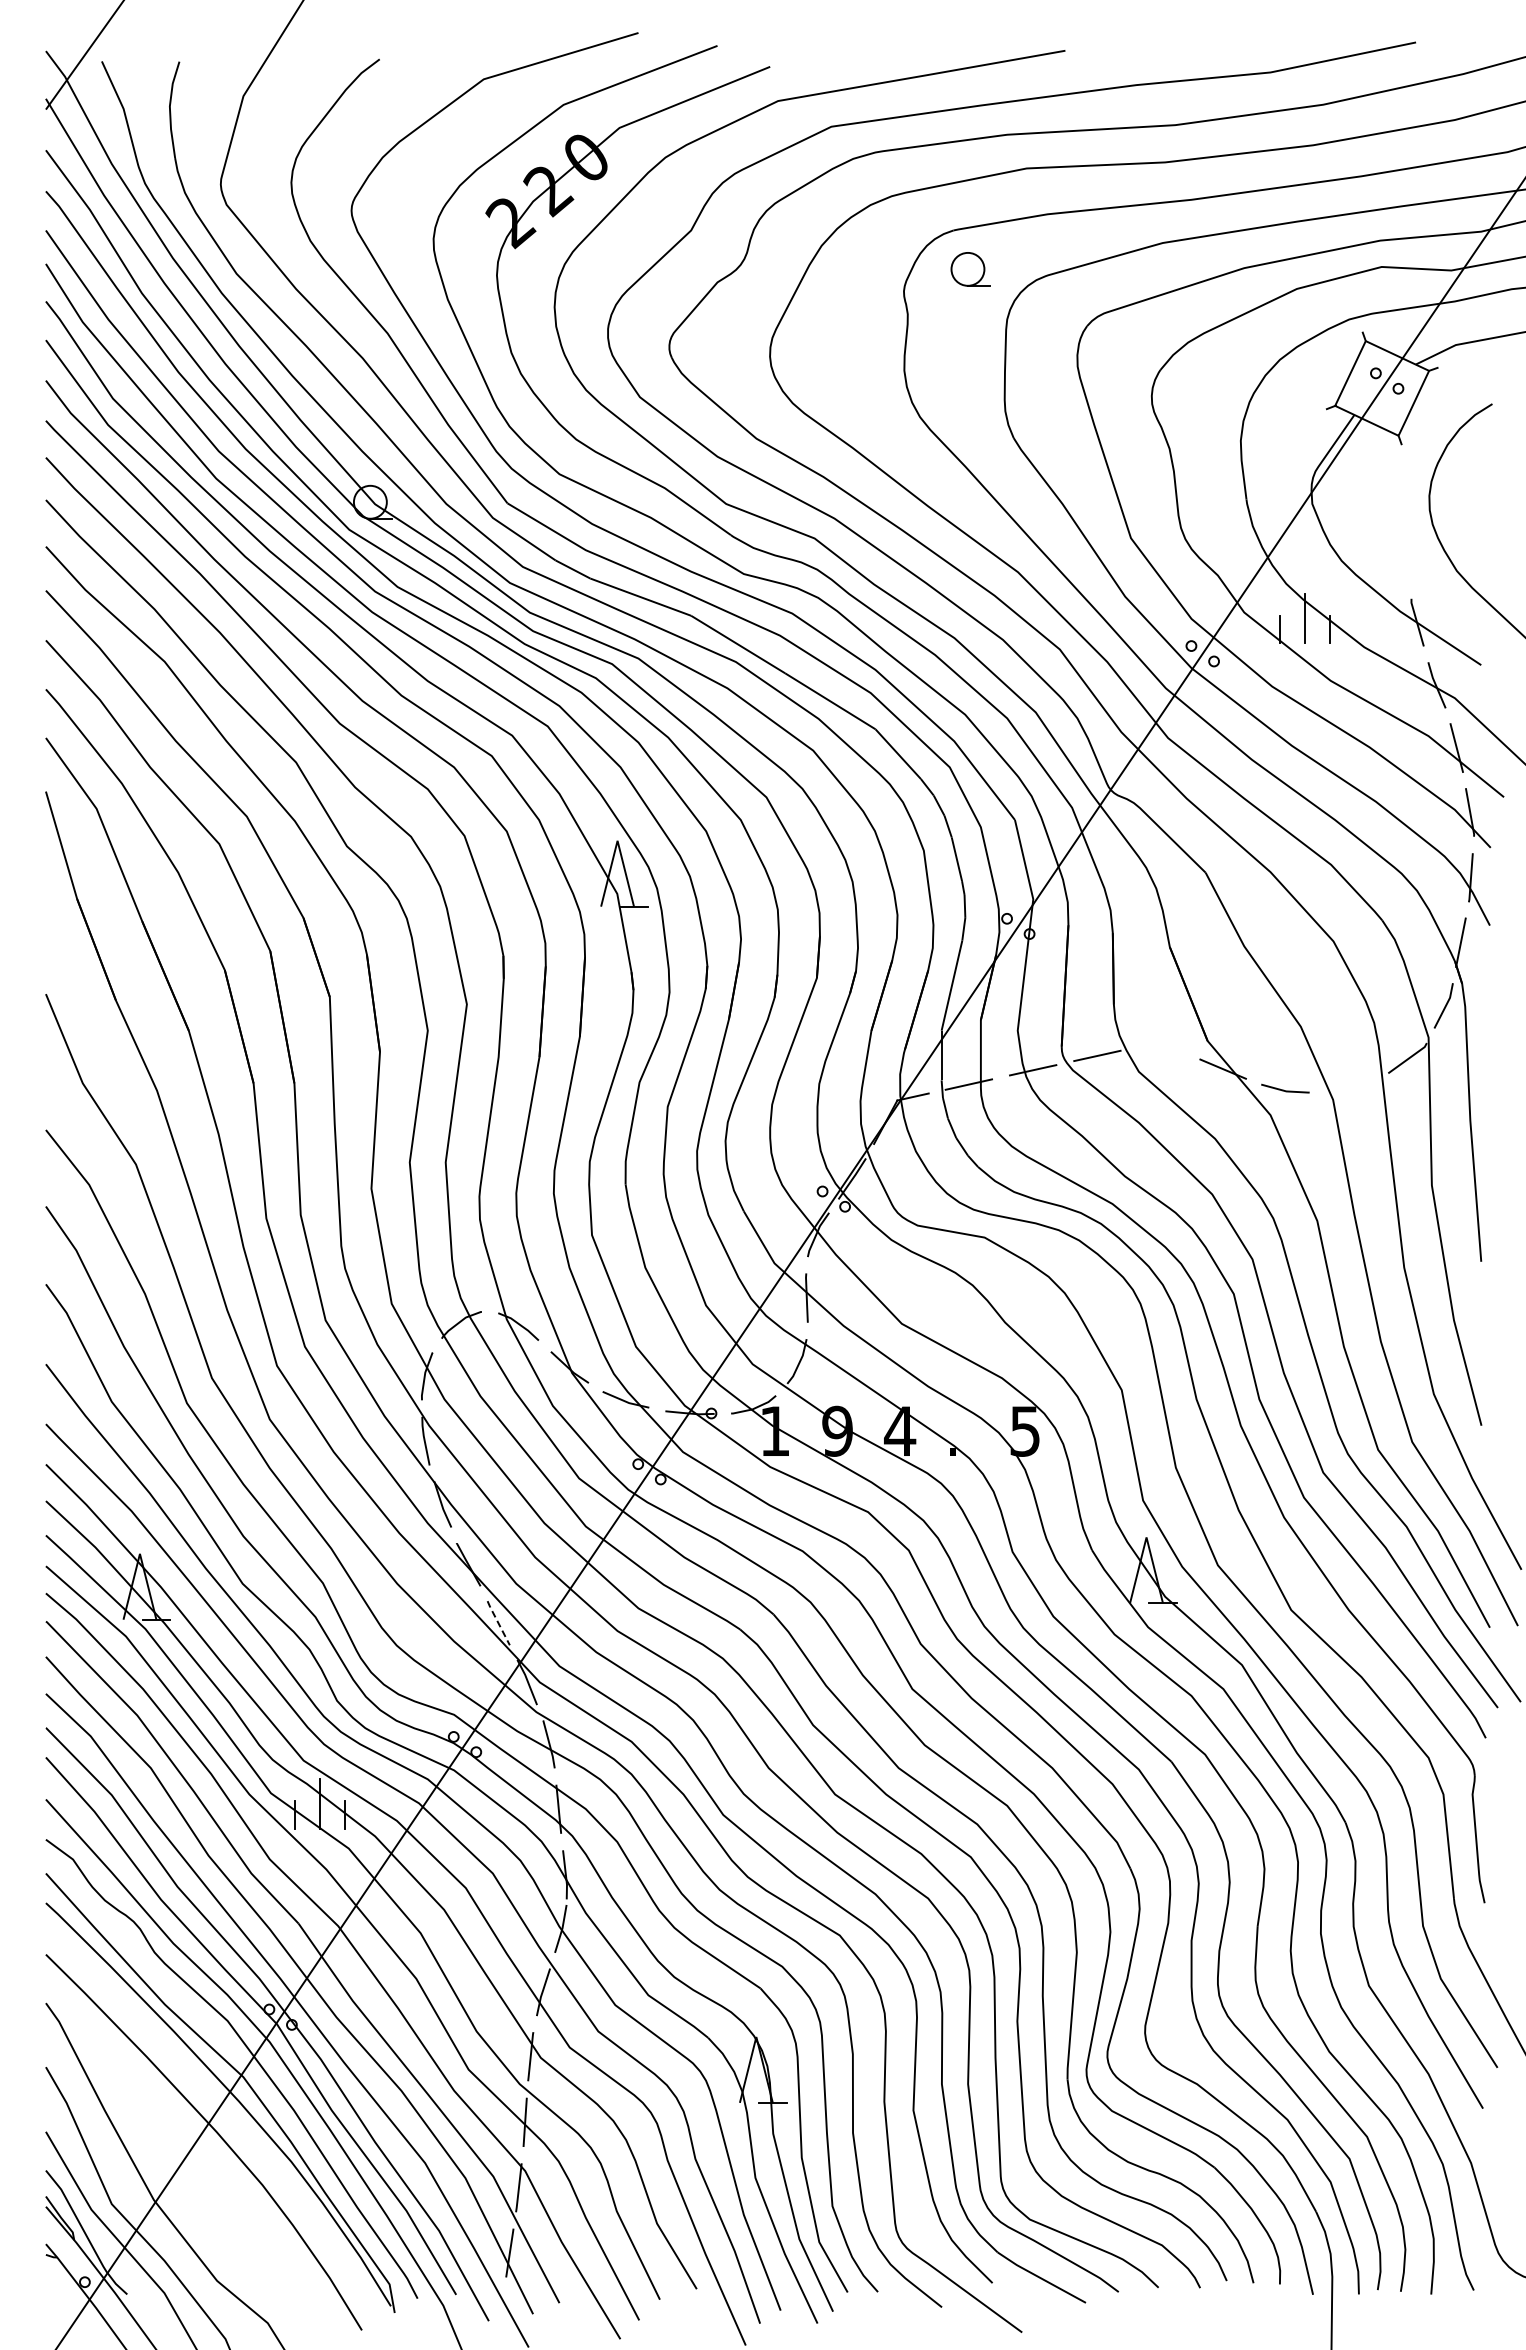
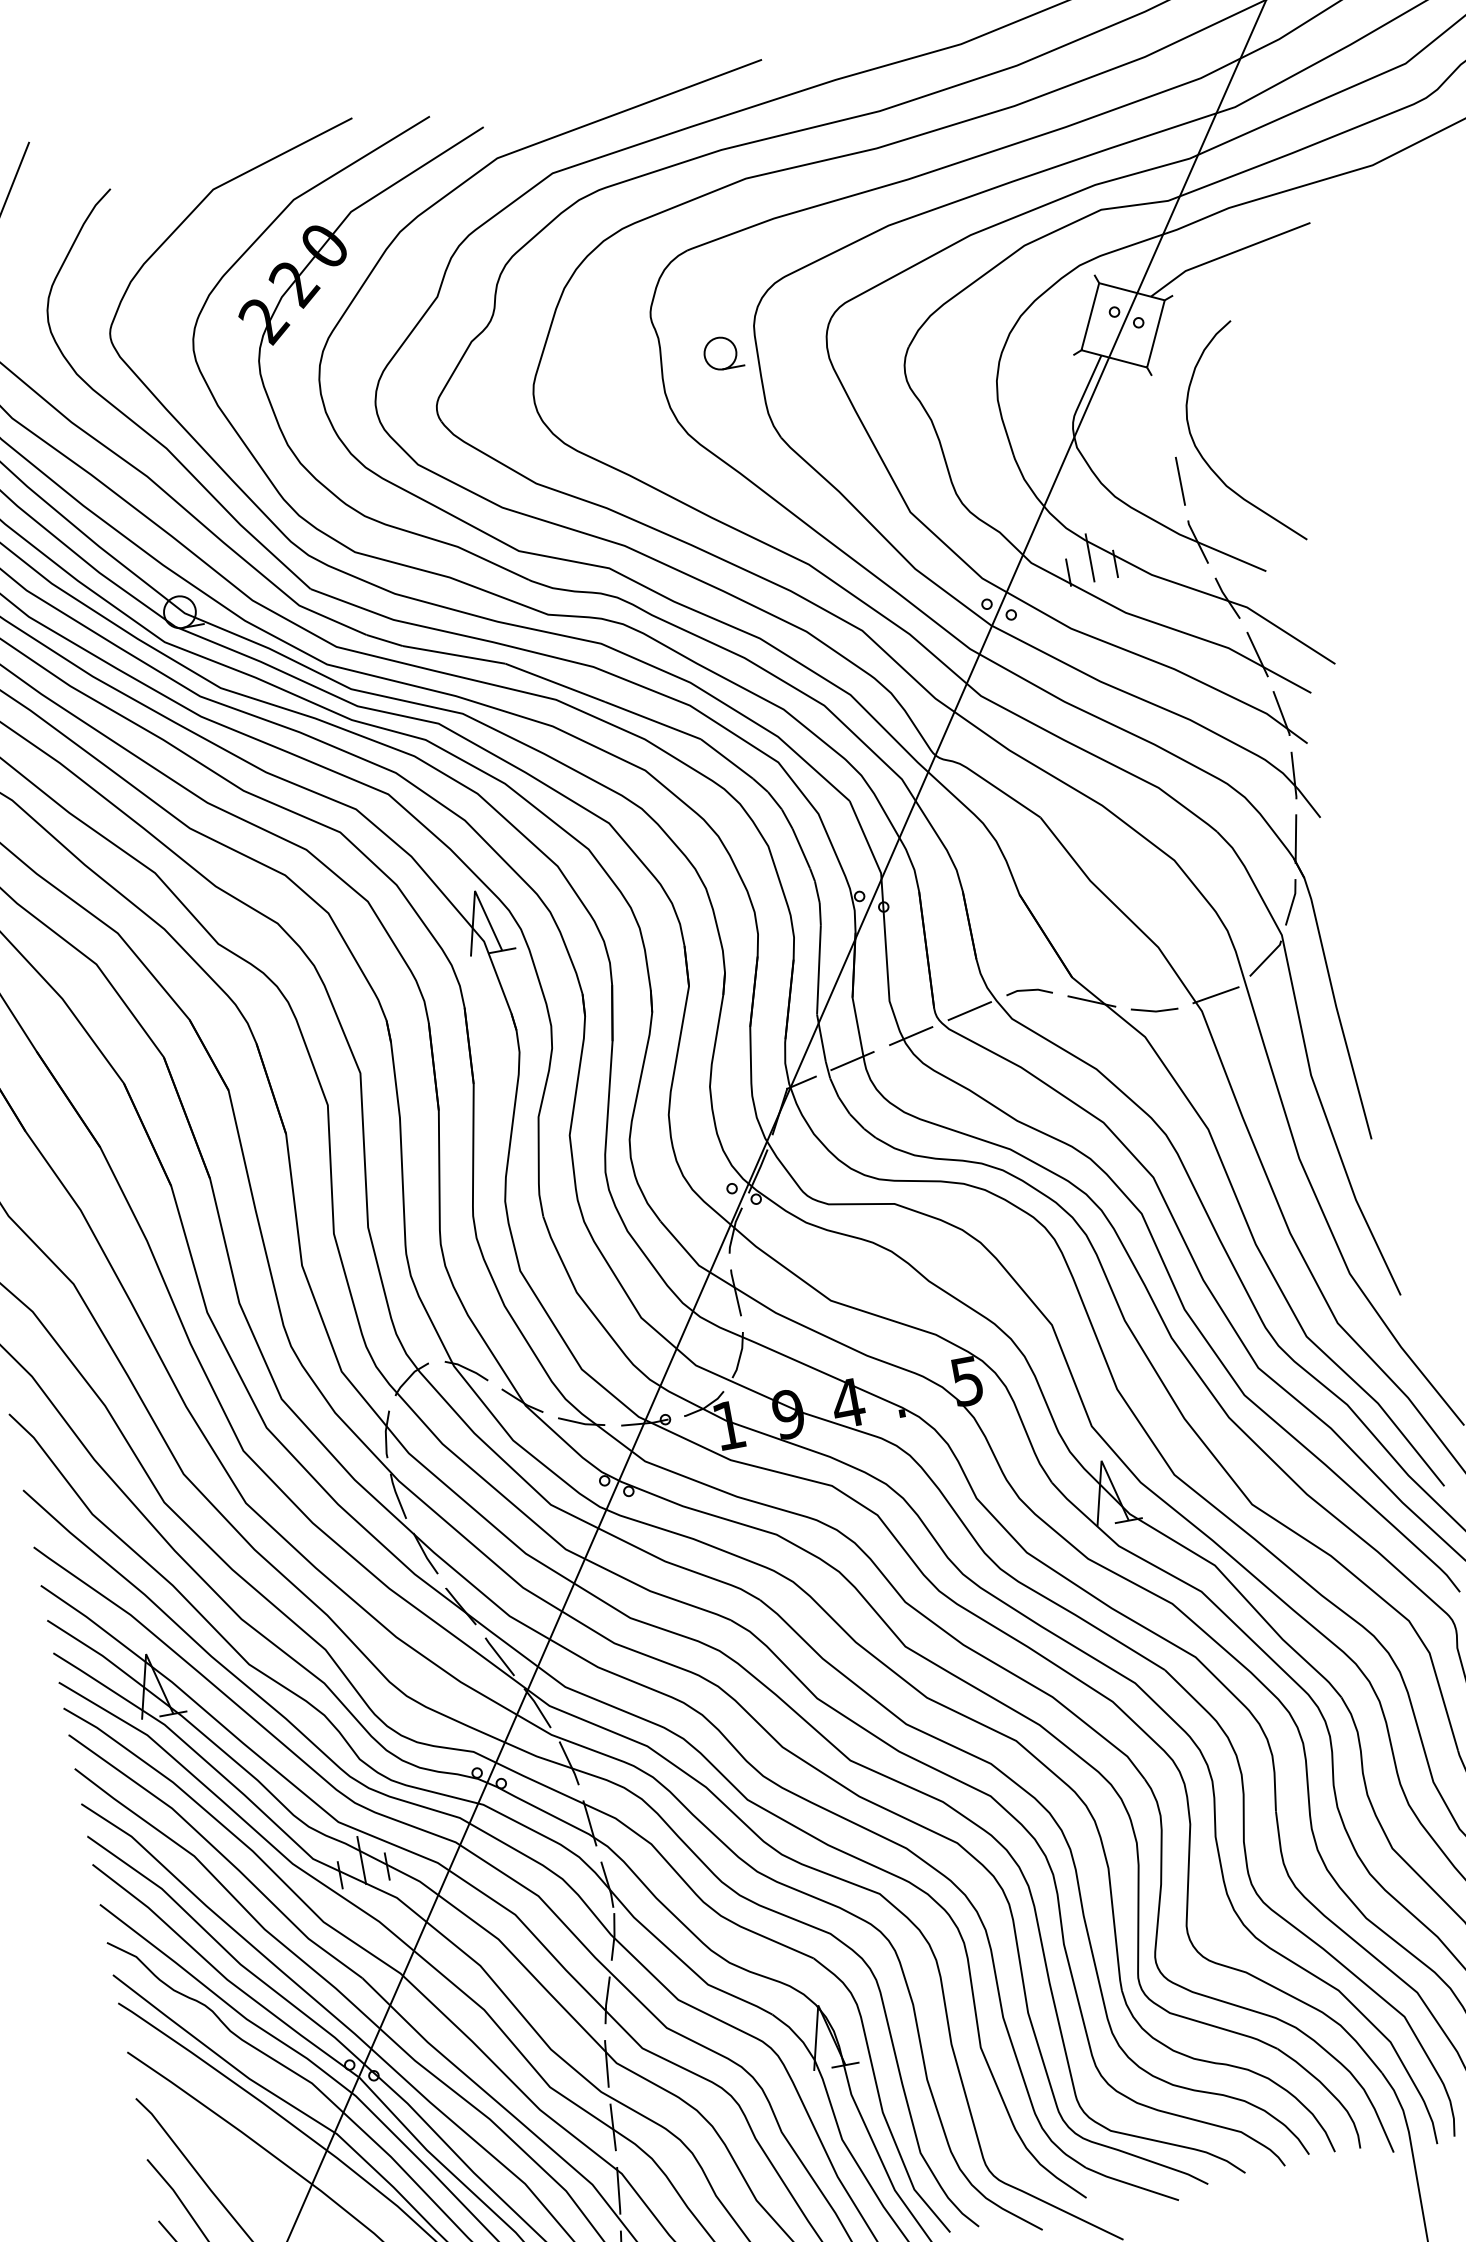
part: (970, 269) -> (722, 353), moved
line: (1410, 557) -> (1179, 481), added
line: (1161, 1046) -> (1029, 990), added
line: (1350, 1085) -> (1215, 994), added
line: (498, 1623) -> (499, 1657), dashed -> solid

